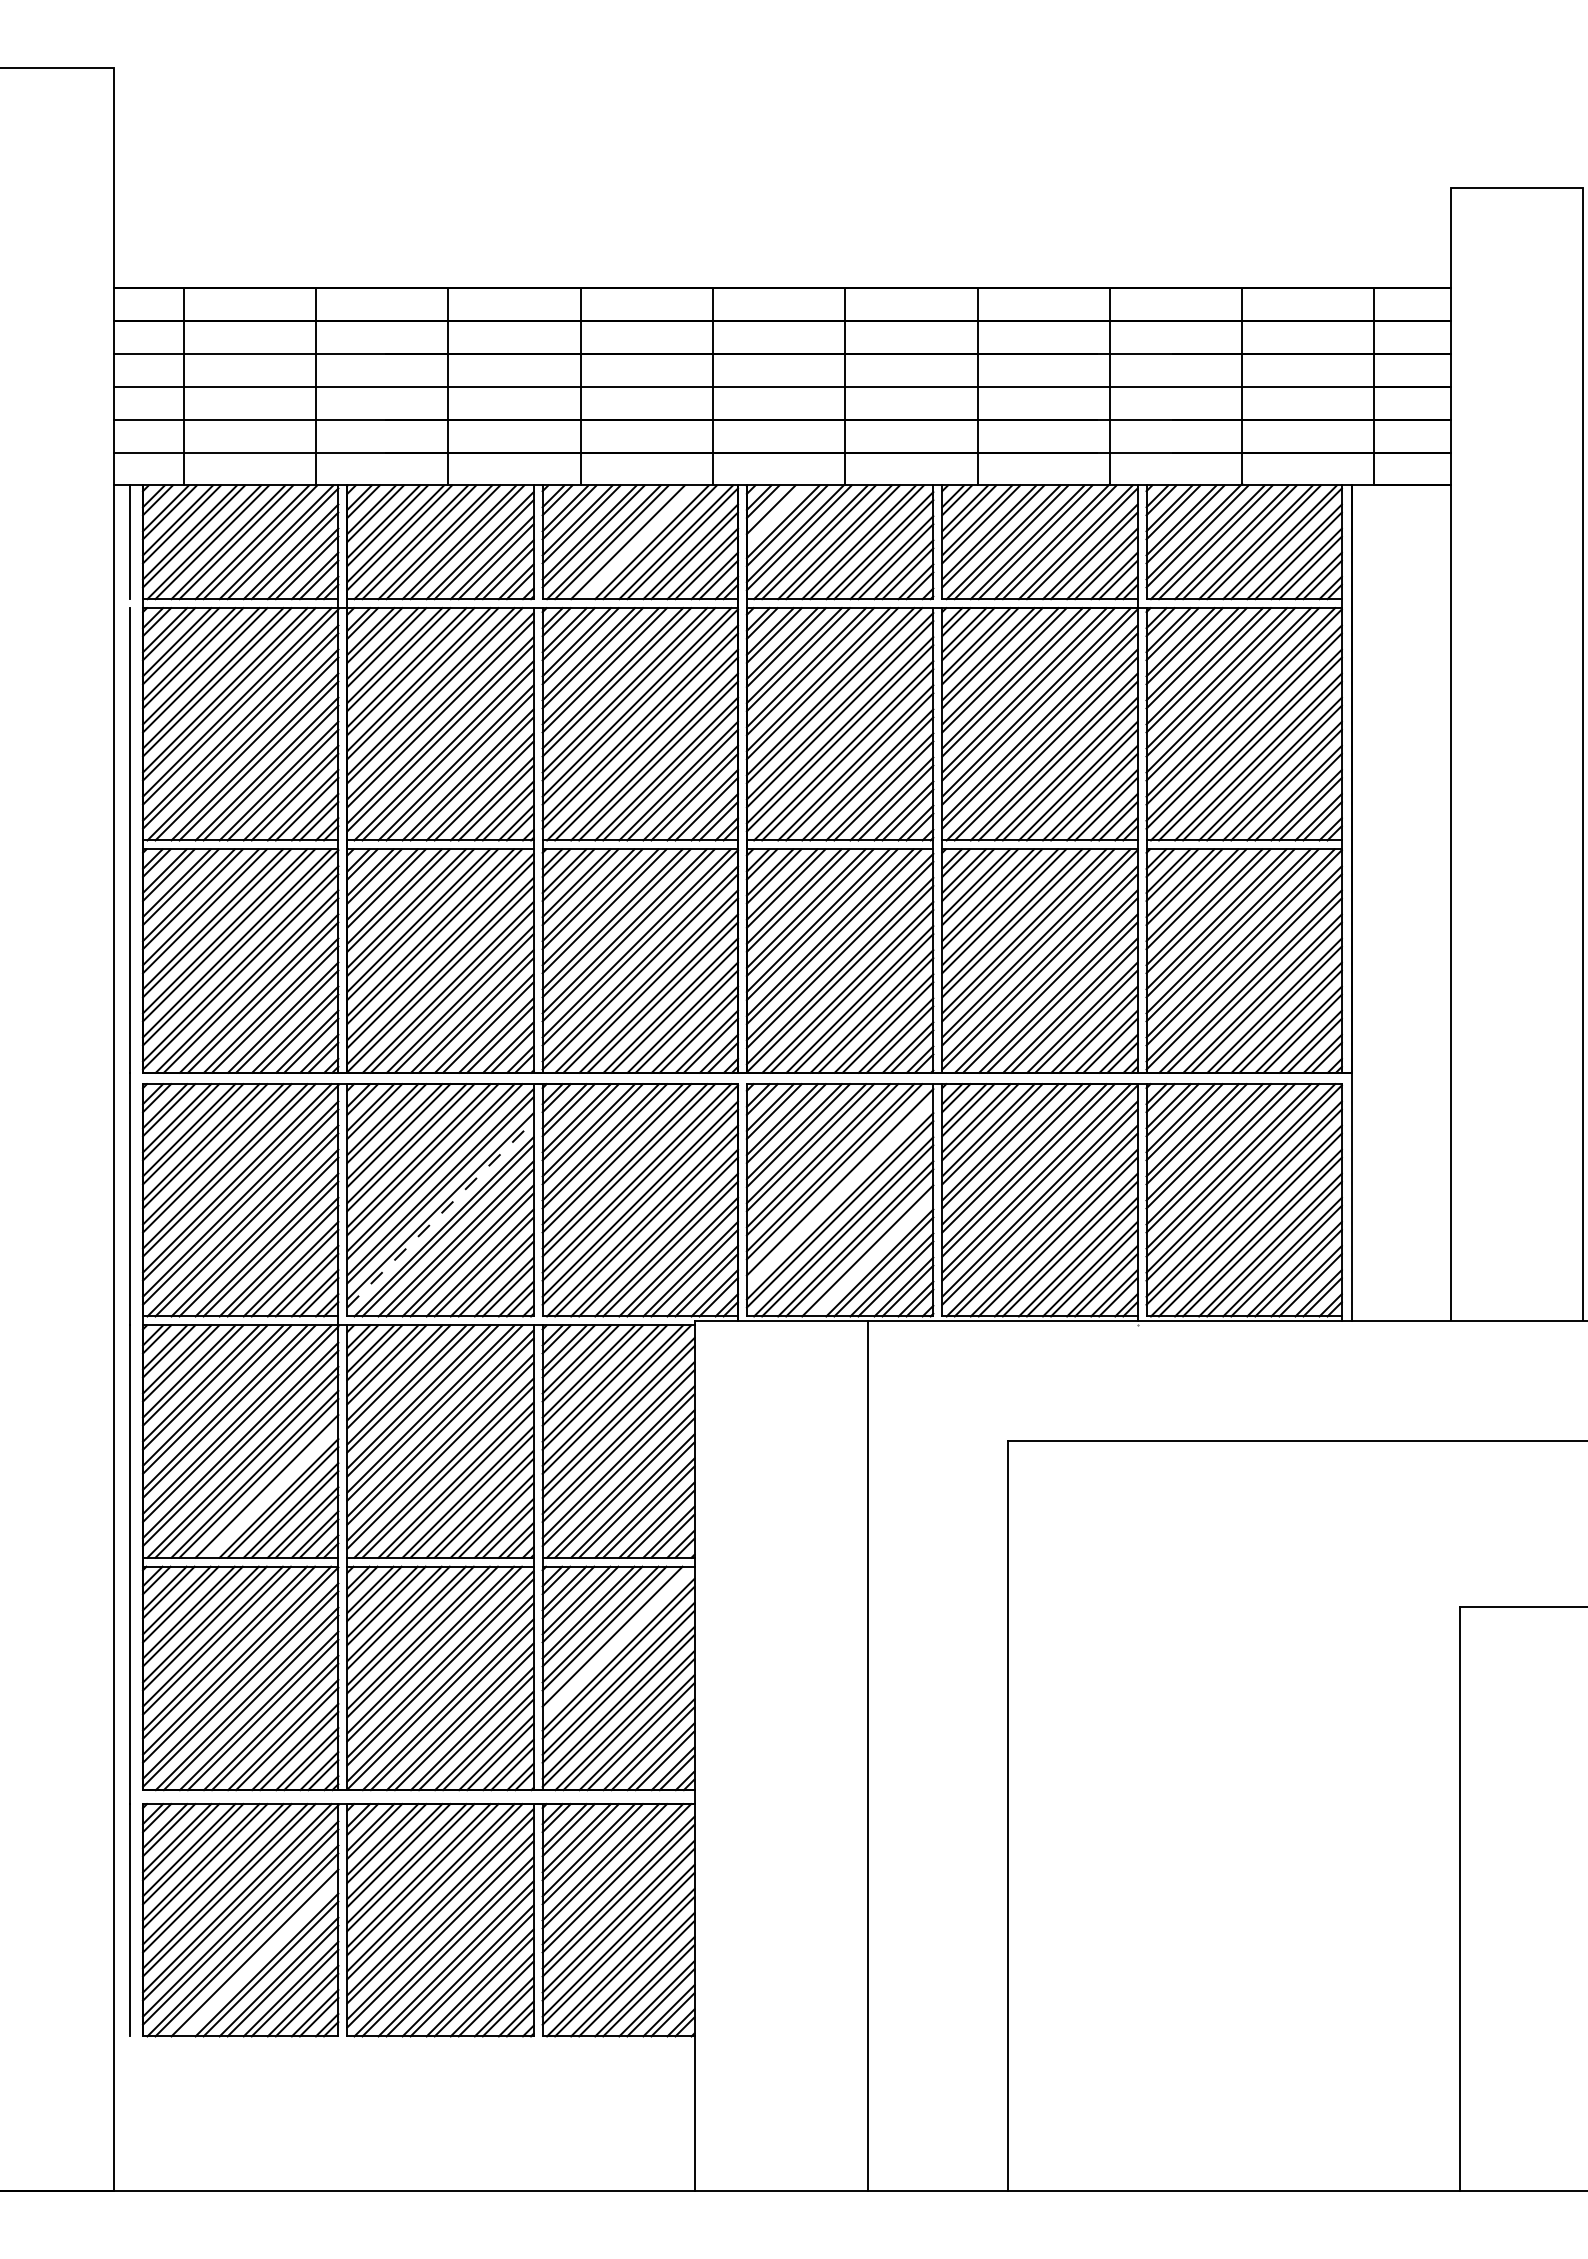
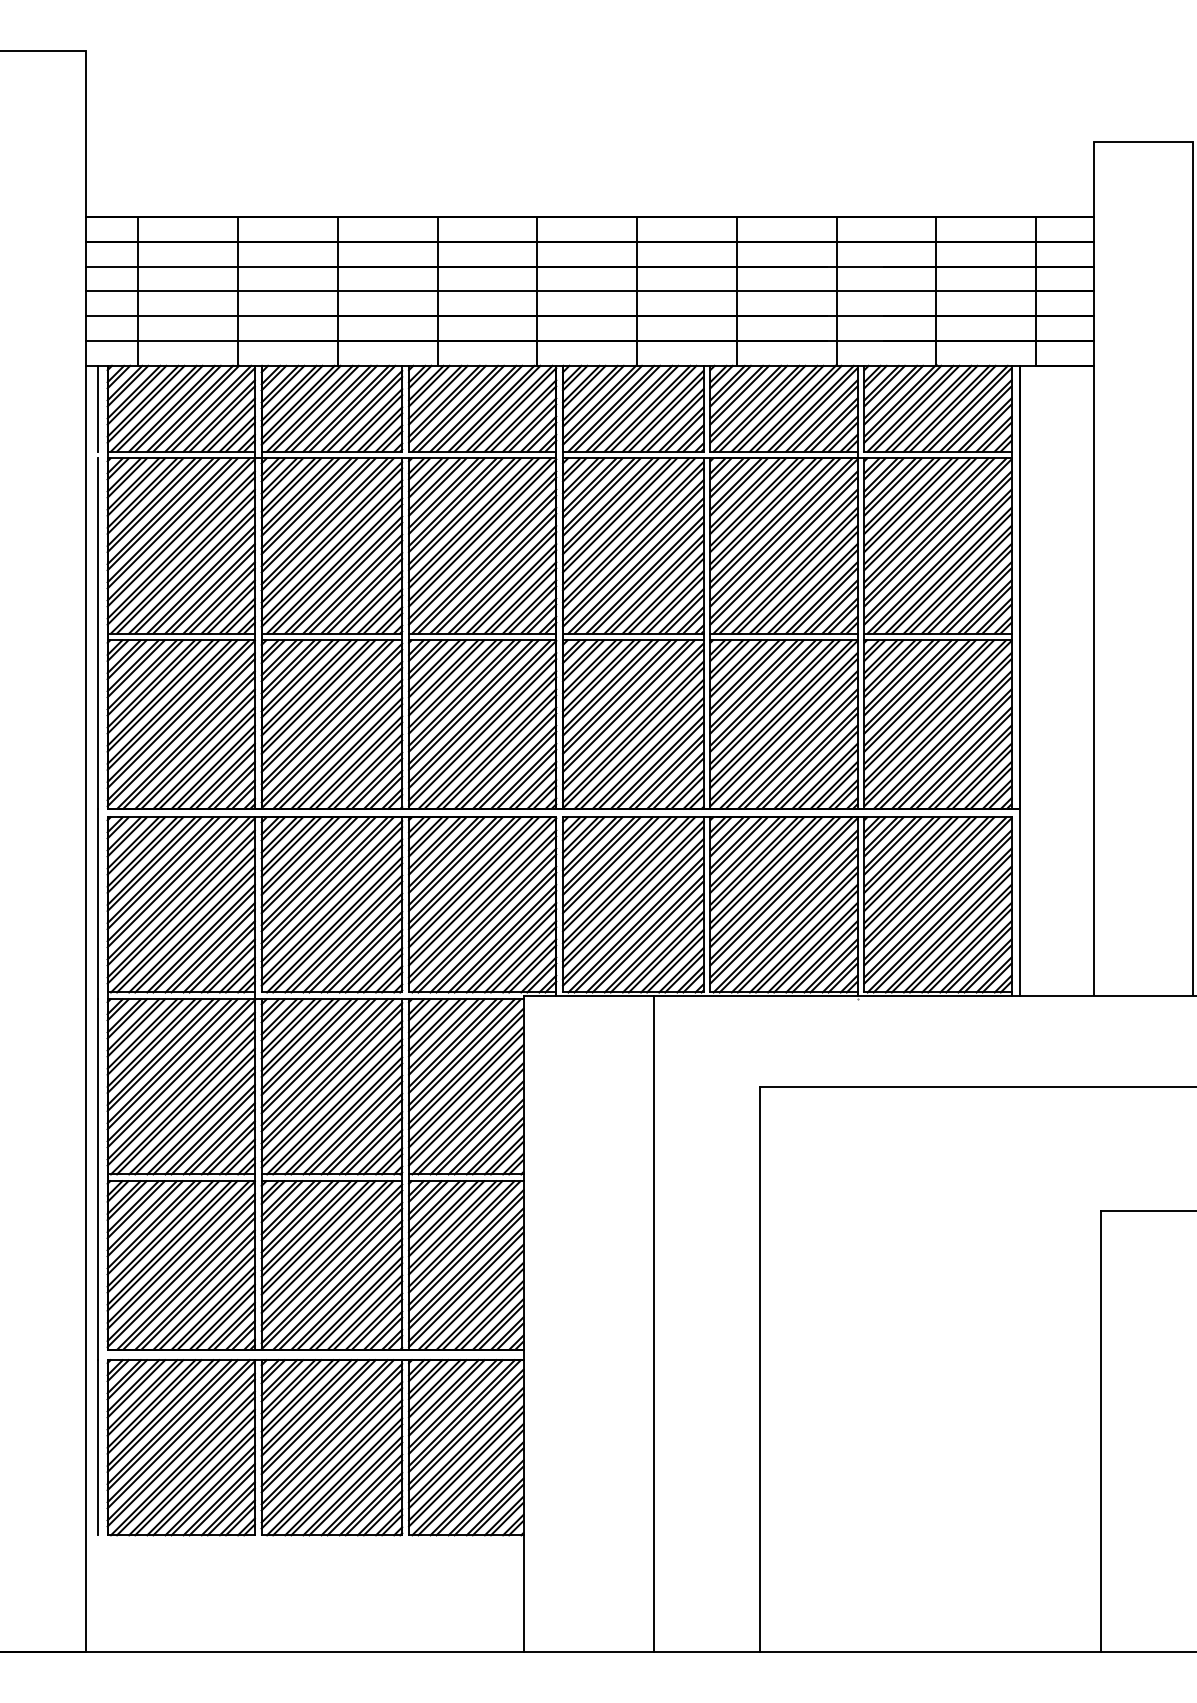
line: (774, 513) -> (583, 387), added
line: (635, 542) -> (478, 408), added
line: (839, 1190) -> (632, 897), added
line: (440, 1214) -> (331, 915), dashed -> solid
line: (871, 1254) -> (656, 945), added
line: (270, 1490) -> (203, 1123), added
line: (616, 1640) -> (464, 1236), added
line: (258, 1956) -> (194, 1475), added

